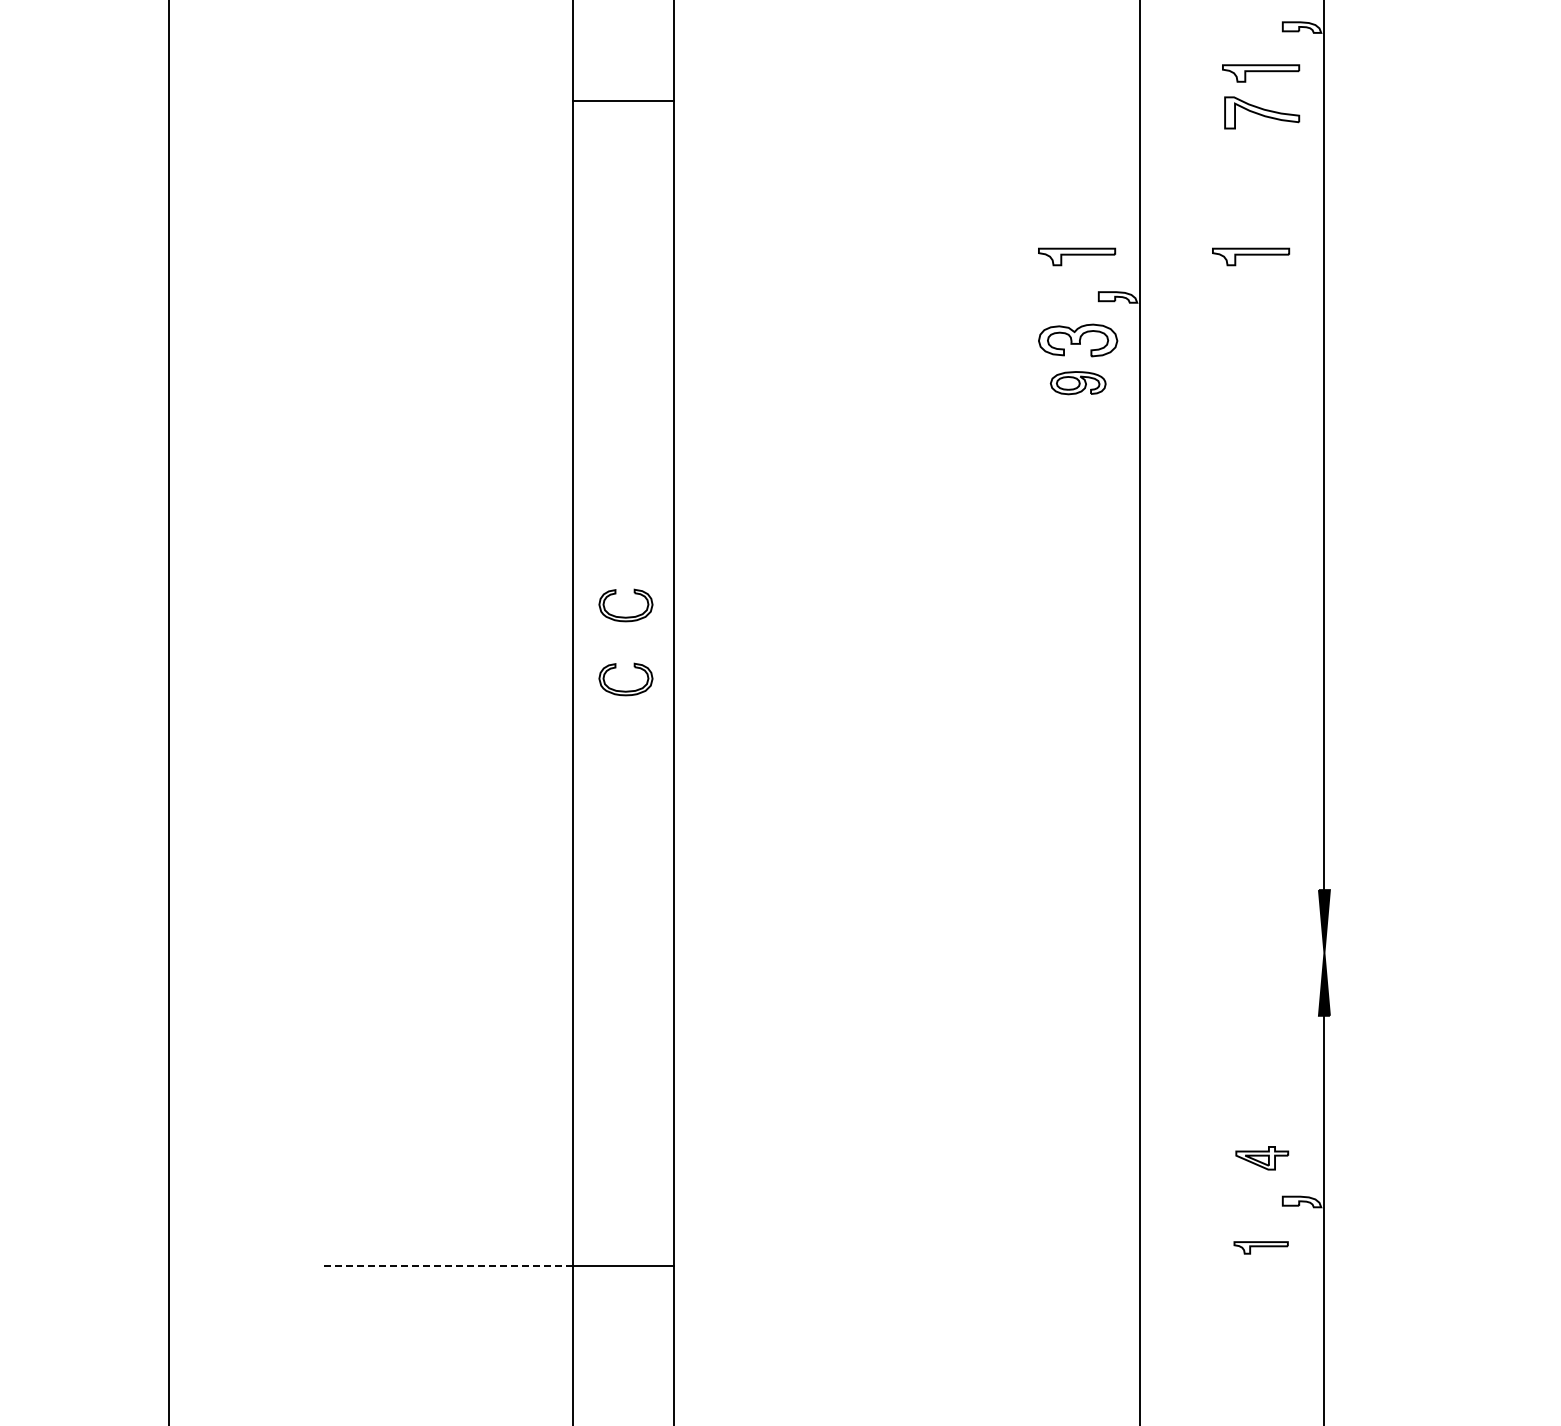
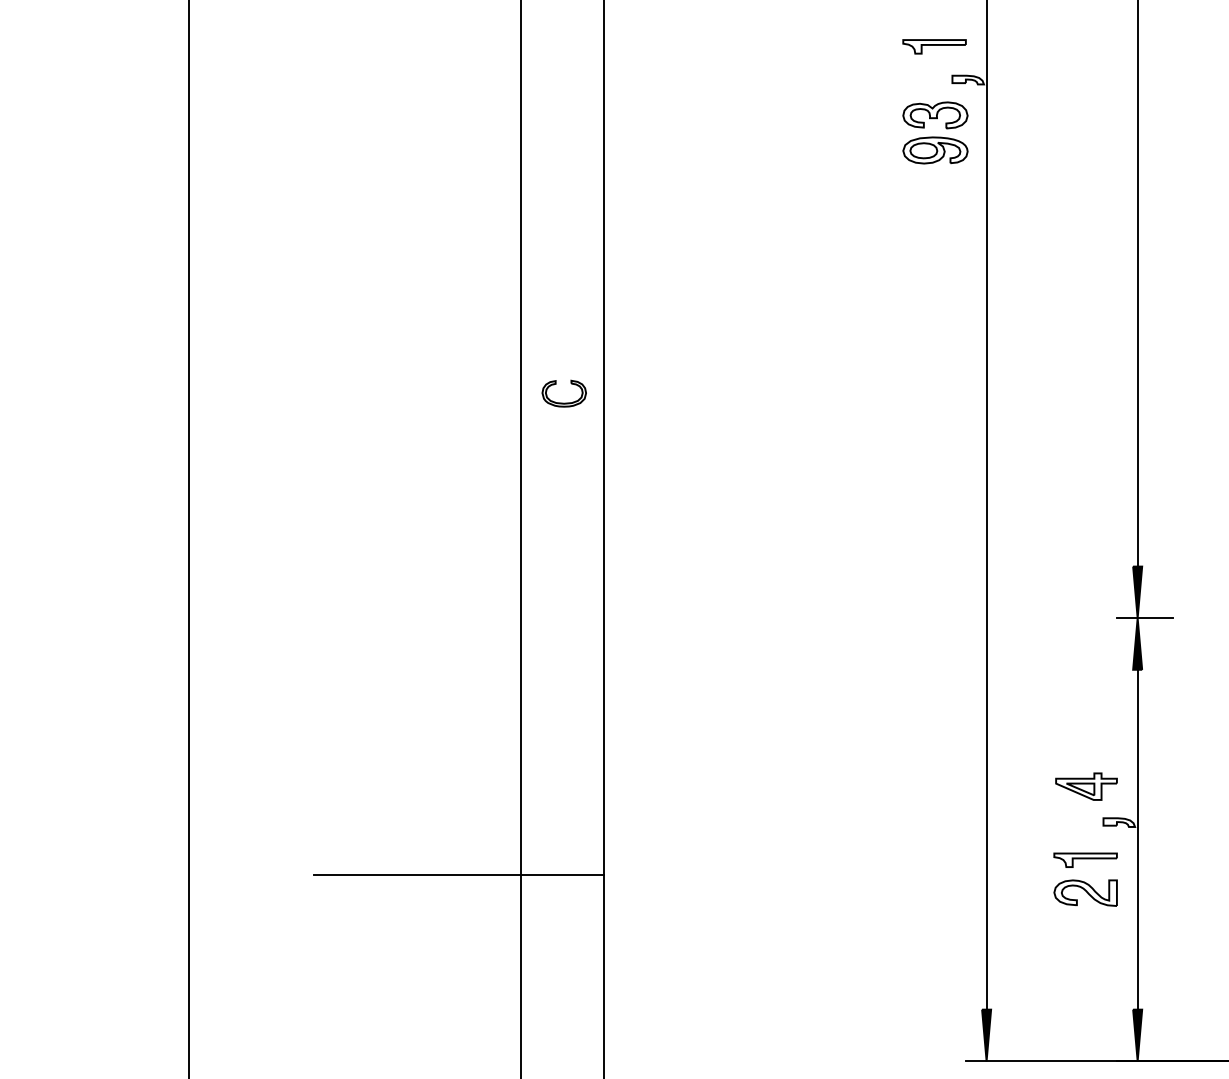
part: (1251, 256) -> (1077, 46), removed
part: (1078, 382) -> (935, 149), size x1.43
part: (625, 616) -> (563, 341), removed
line: (1333, 952) -> (1145, 617), added
part: (1262, 1158) -> (1086, 786), size x1.43
part: (1261, 1247) -> (1086, 859), size x1.43
line: (446, 1266) -> (416, 875), dashed -> solid
part: (1261, 1287) -> (1086, 892), added

